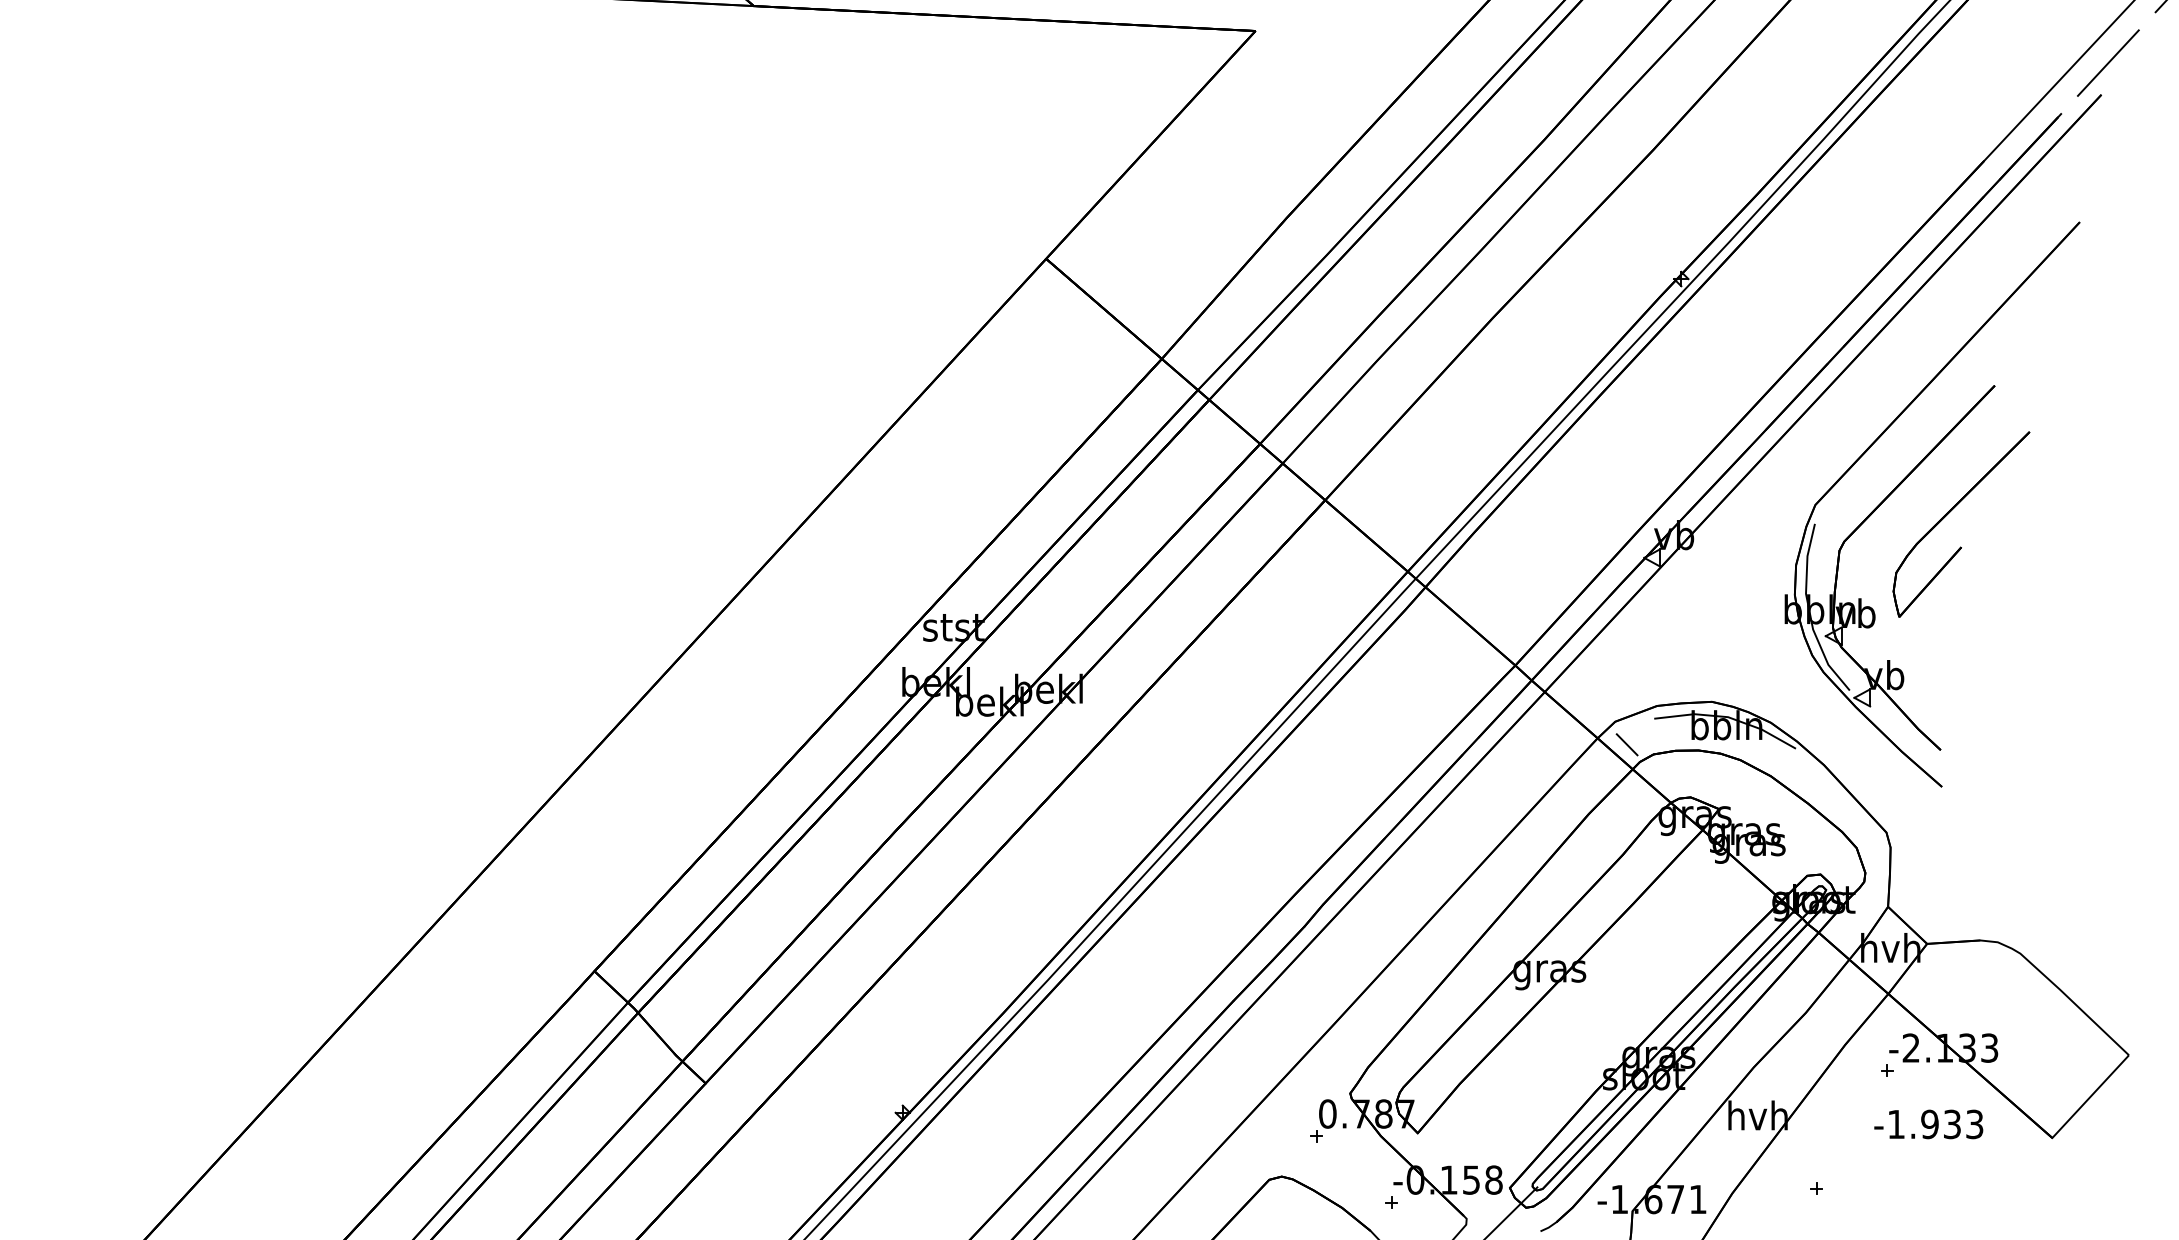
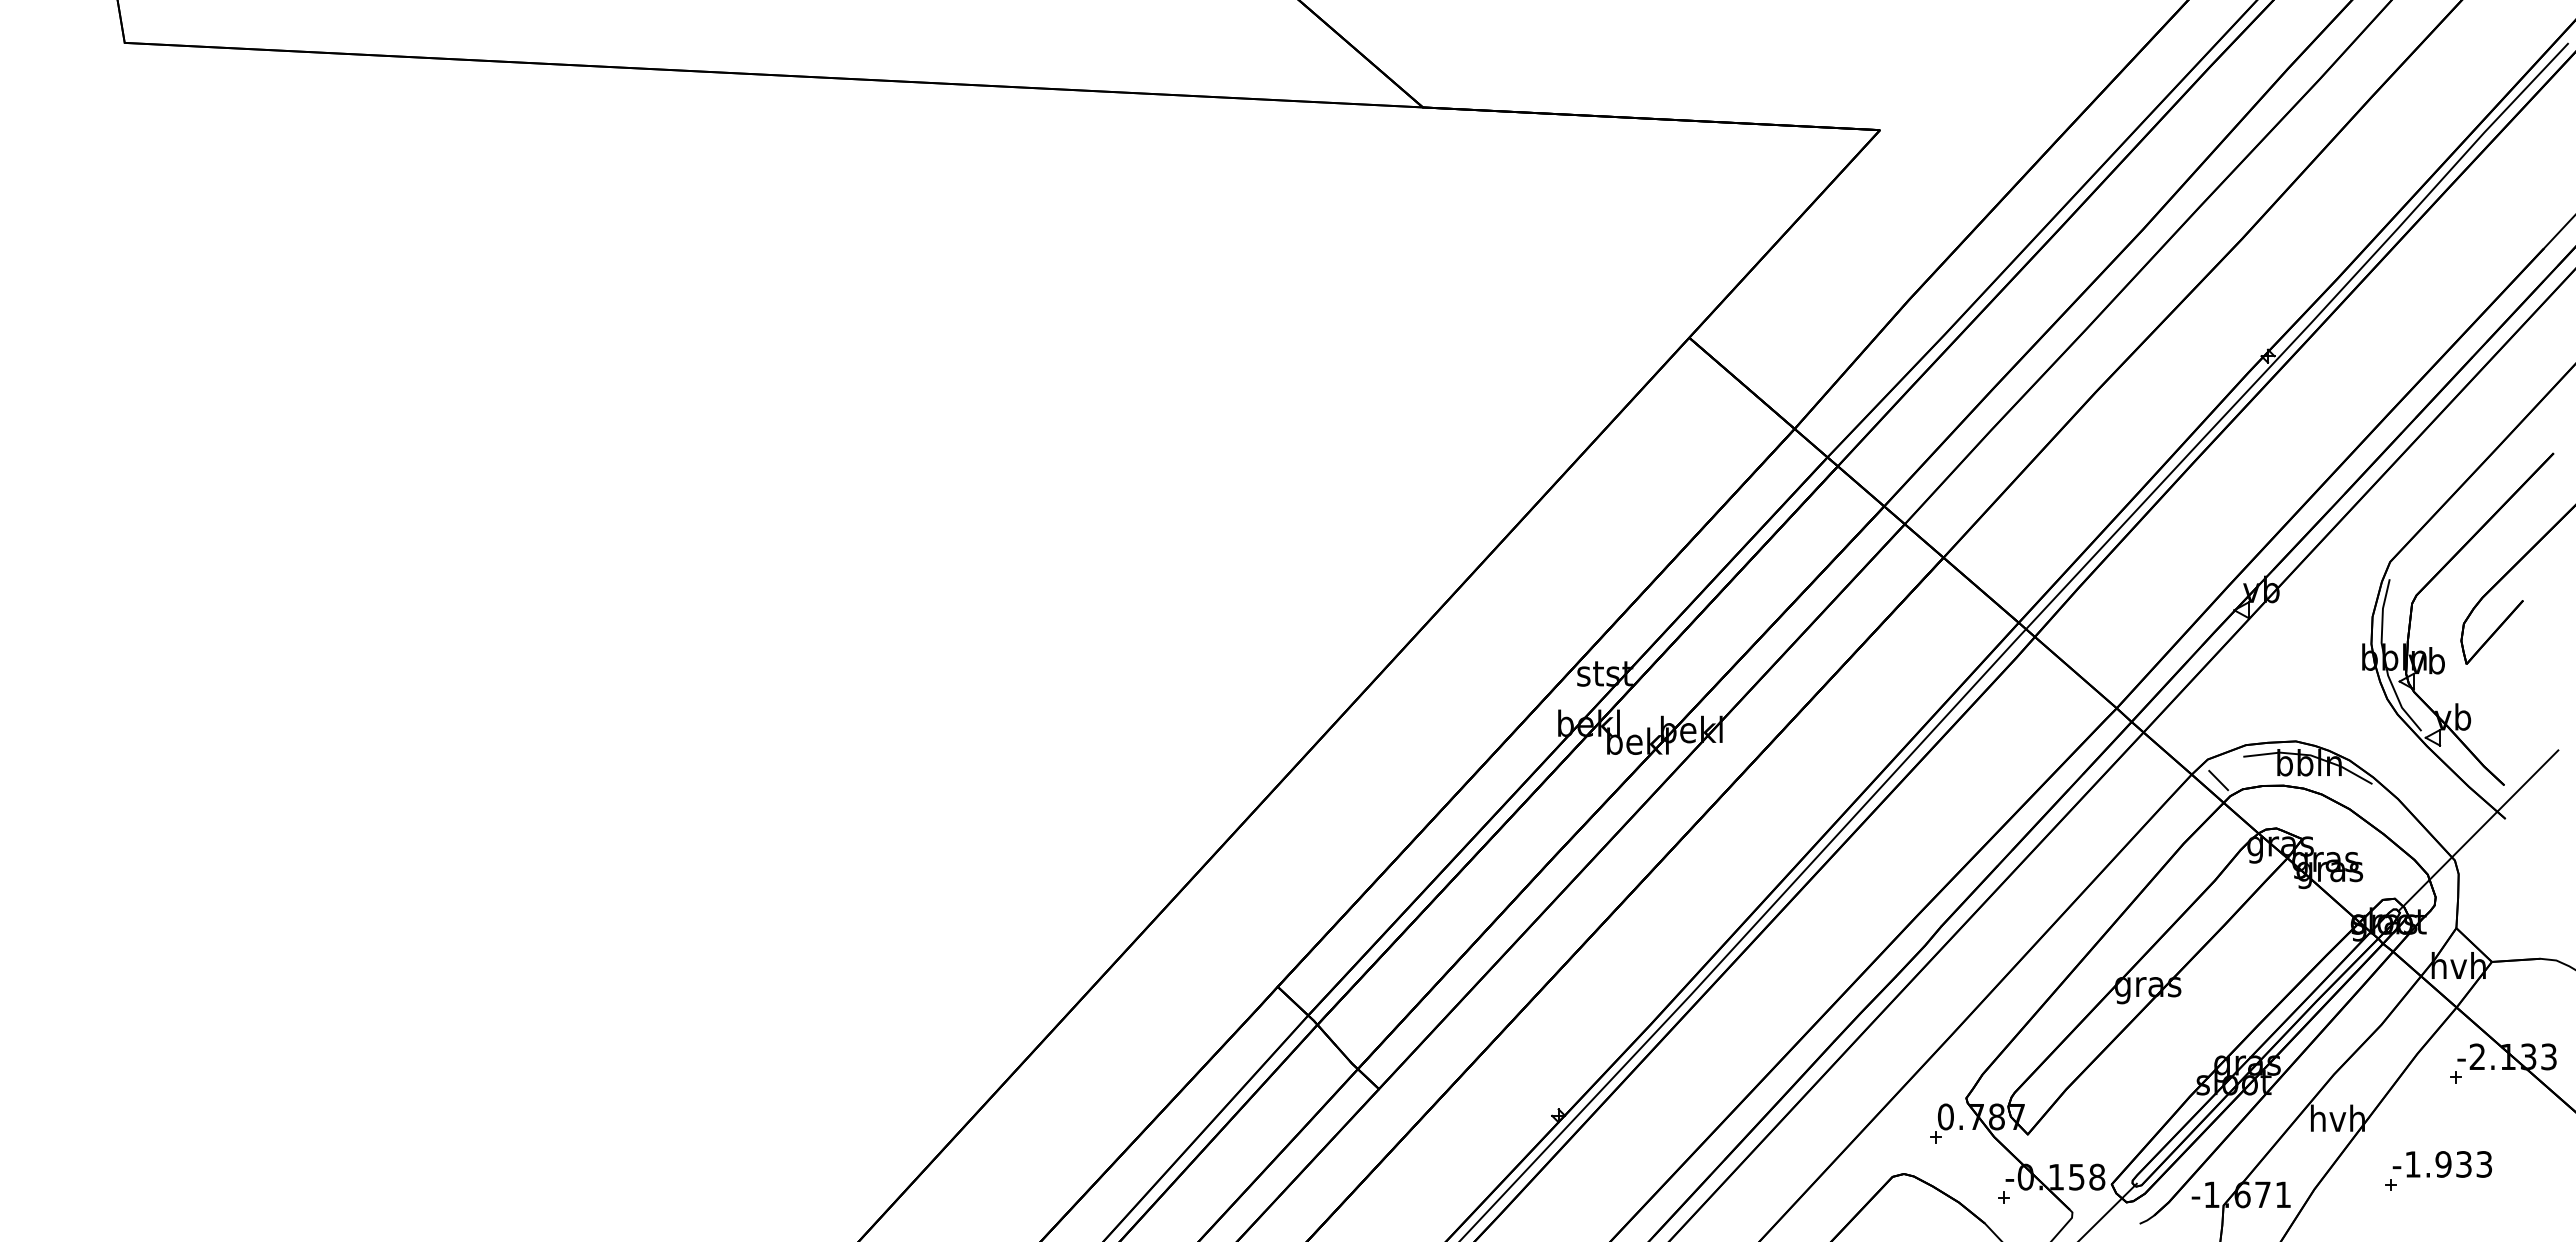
line: (1912, 799) -> (2478, 830), added
text: (1927, 1124) -> (2441, 1164), moved

